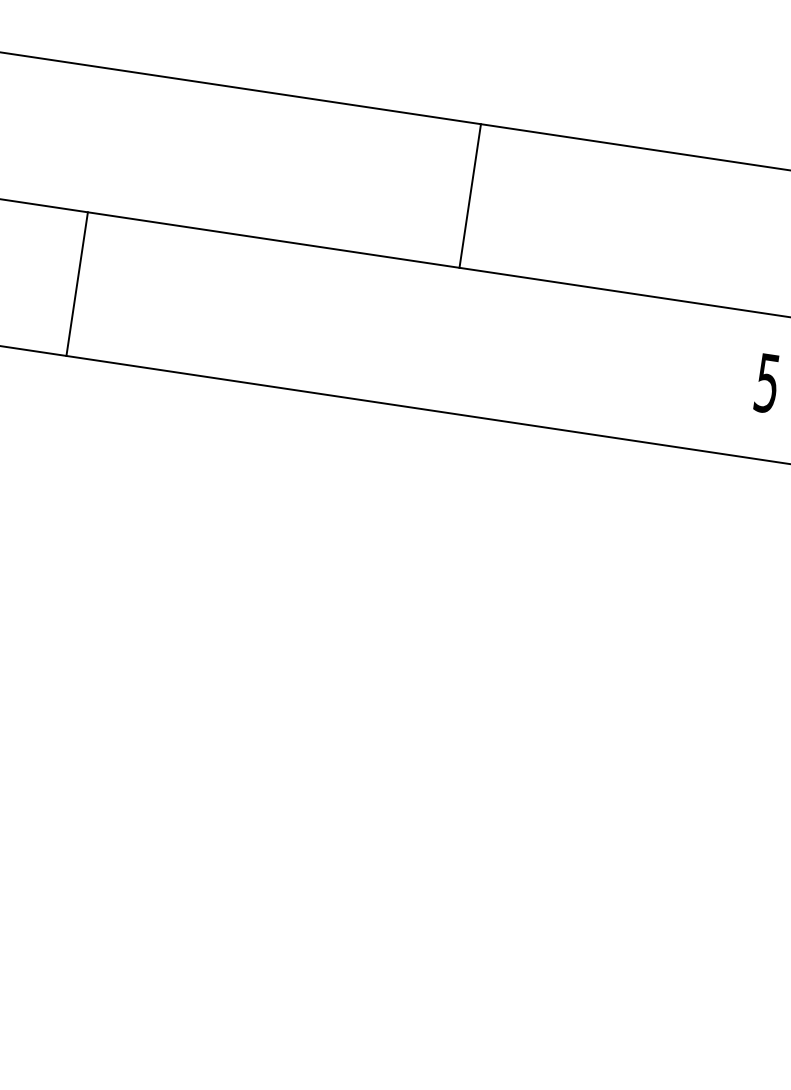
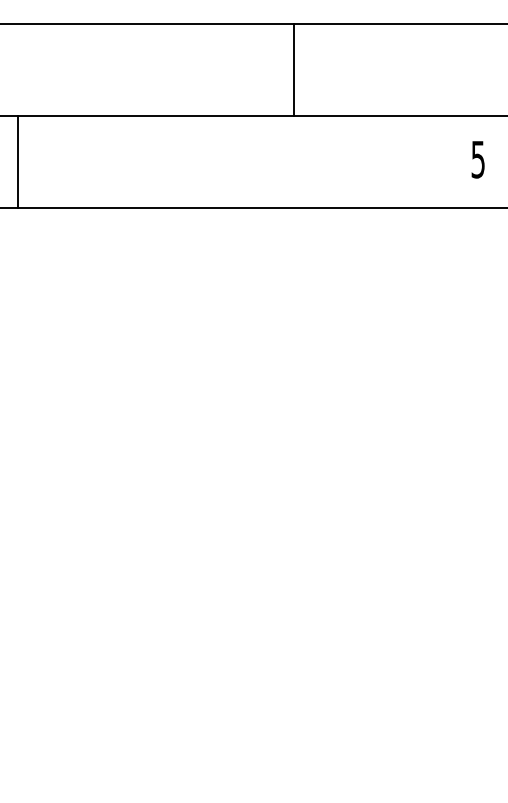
line: (469, 196) -> (293, 70), moved
line: (76, 284) -> (17, 162), moved

